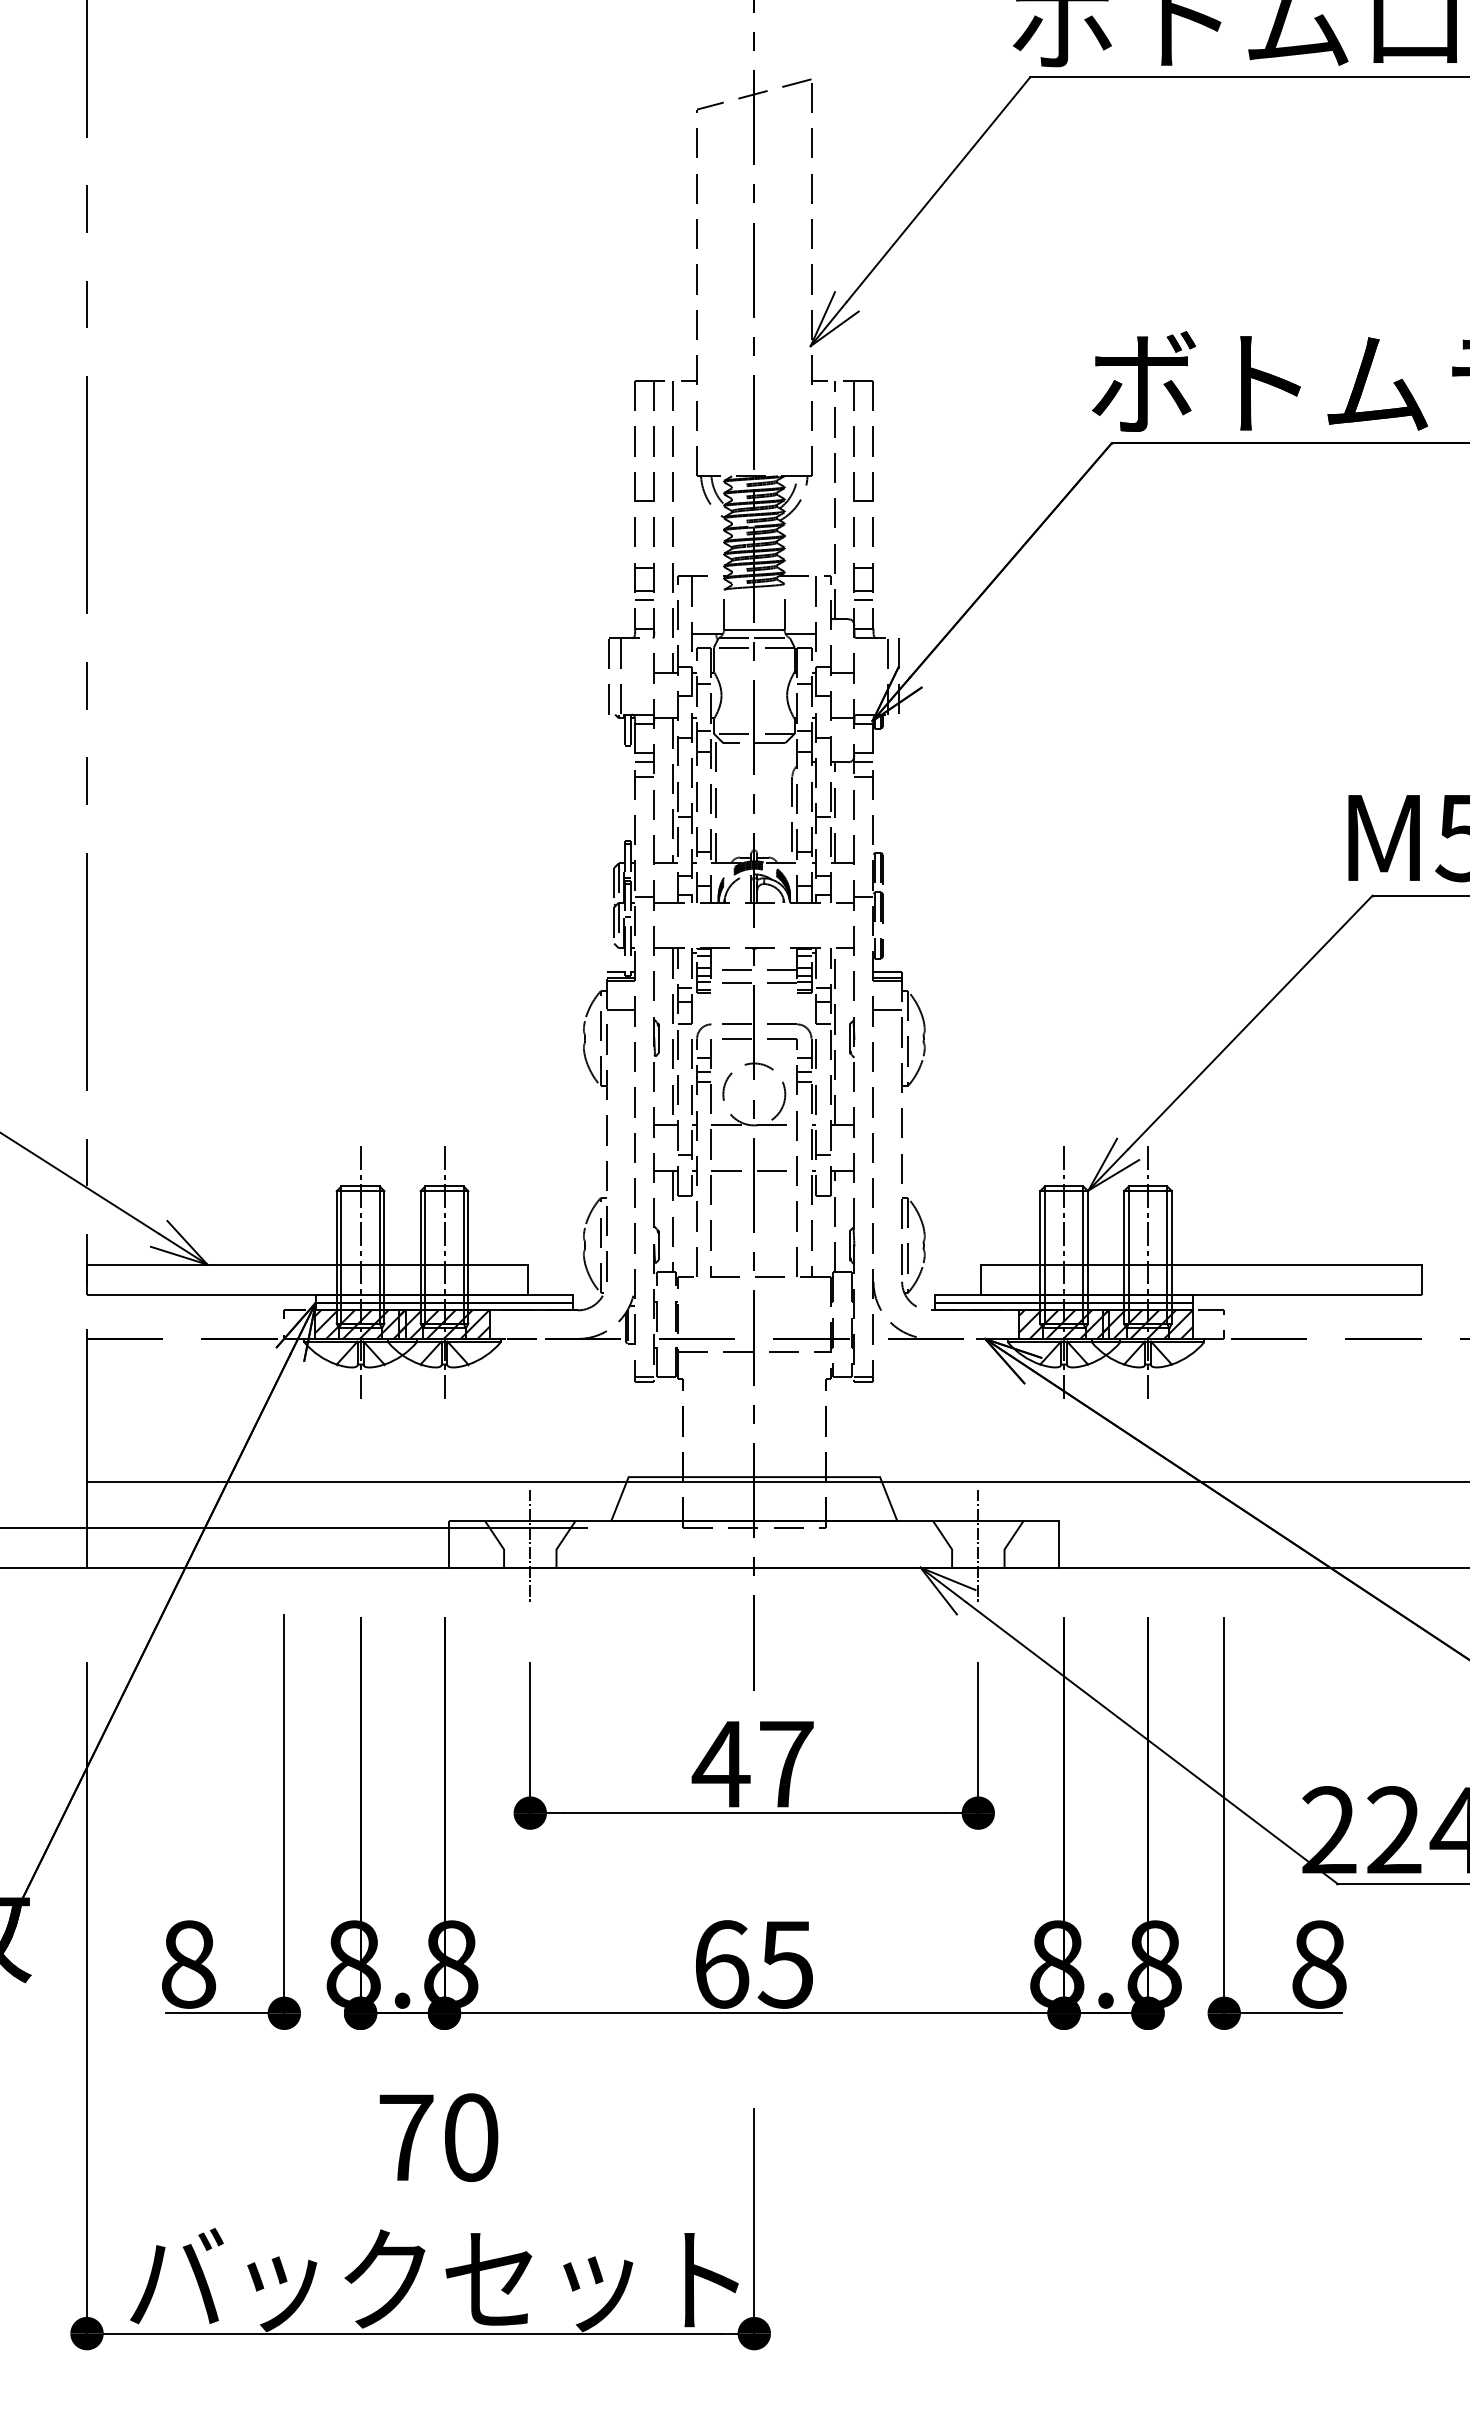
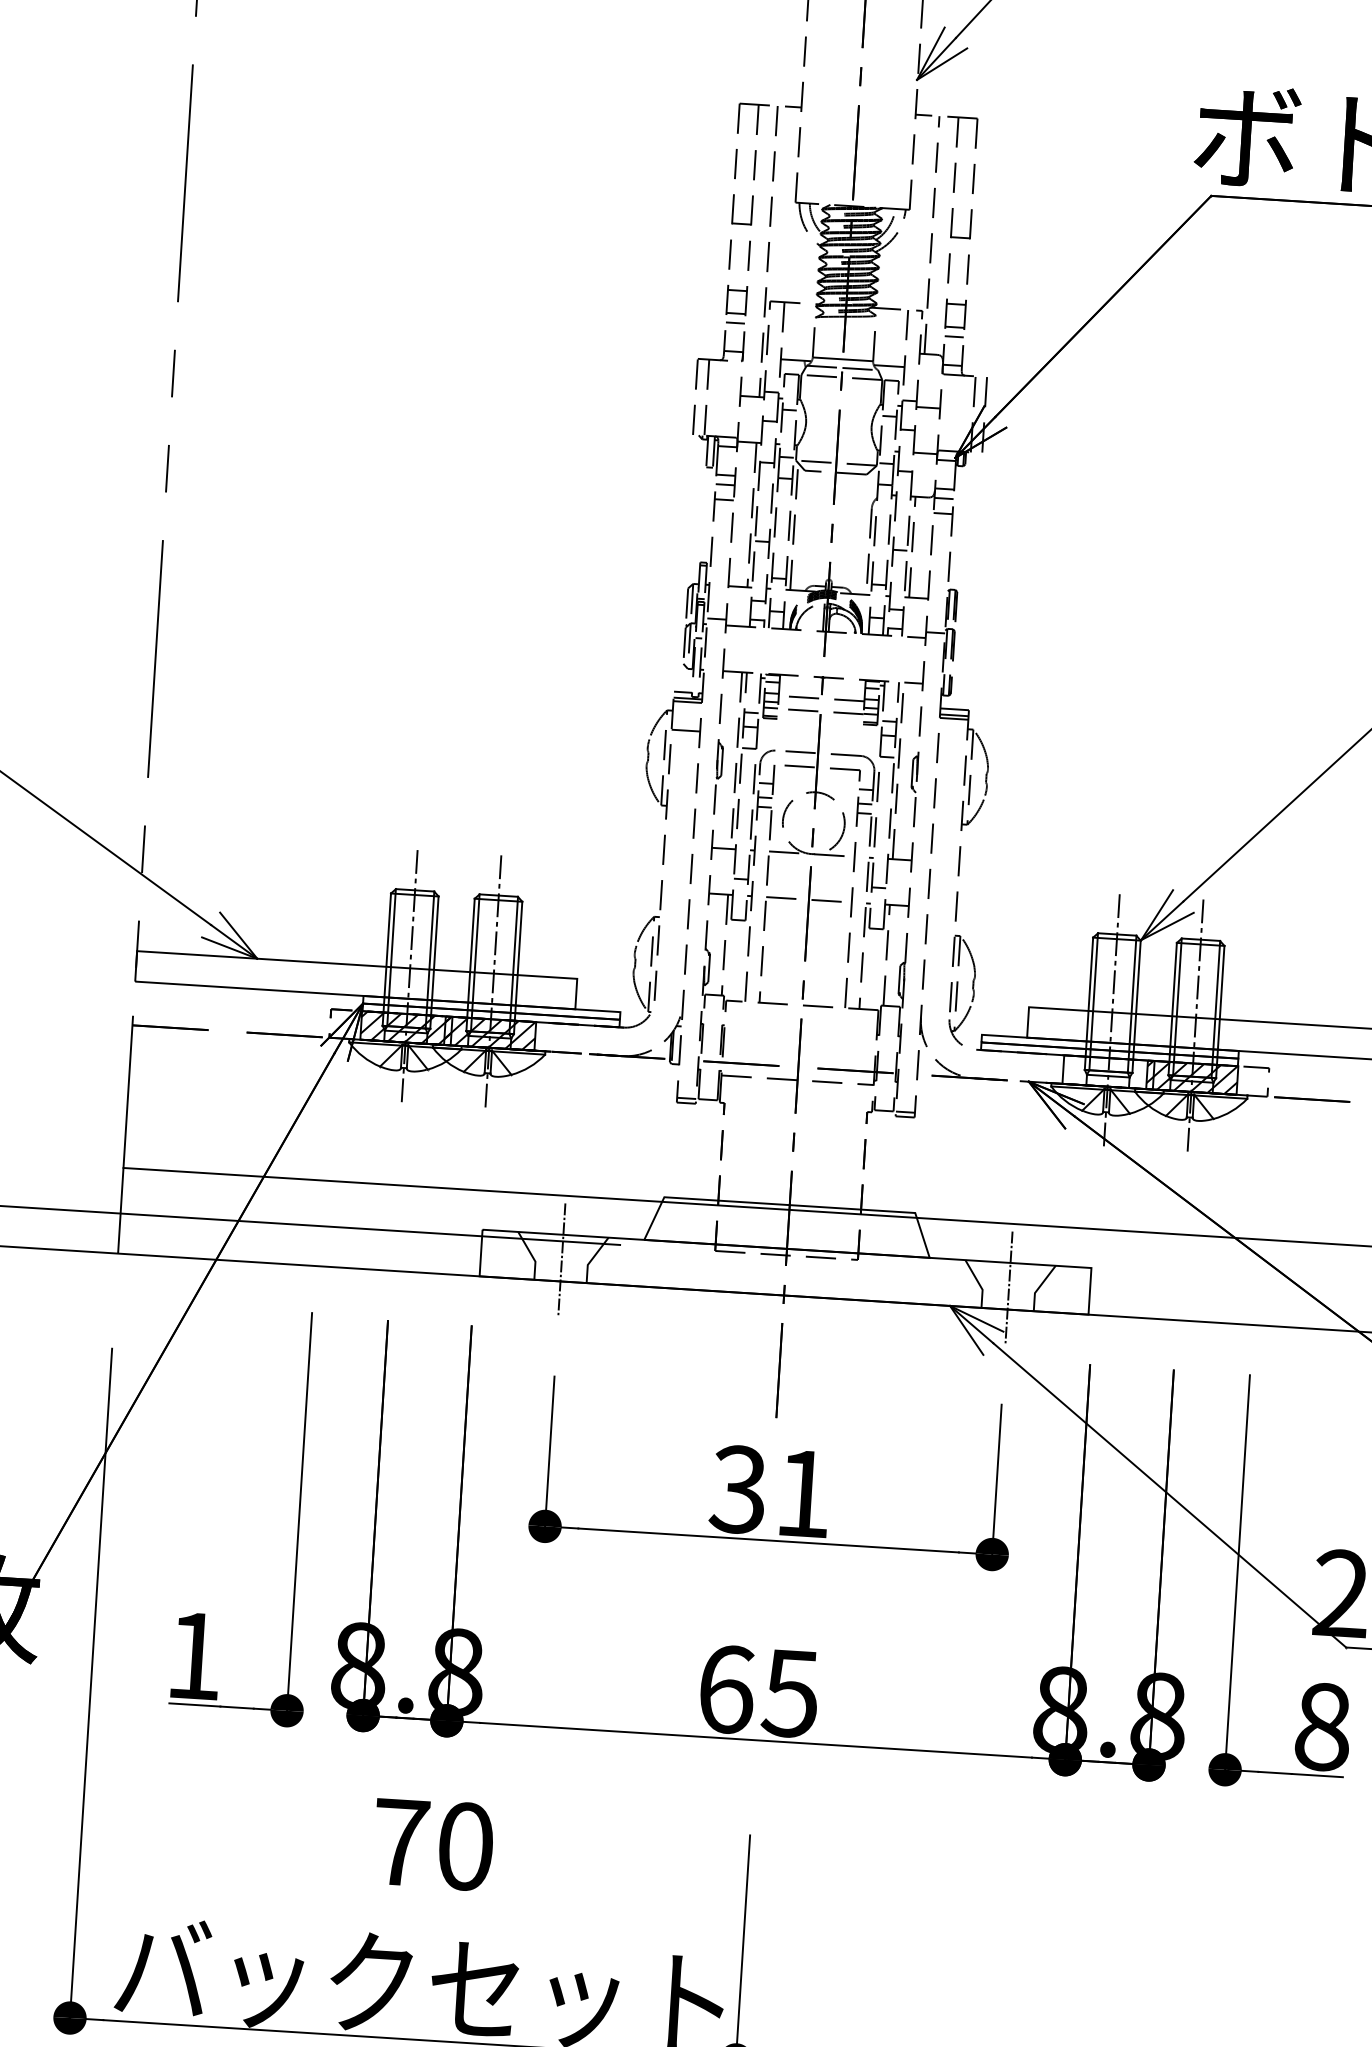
line: (887, 1010) -> (951, 747), removed
hatch: (1063, 1324) -> (1107, 1072), removed
text: (752, 1764) -> (769, 1491), 47 -> 31
text: (189, 1964) -> (195, 1656), 8 -> 1

